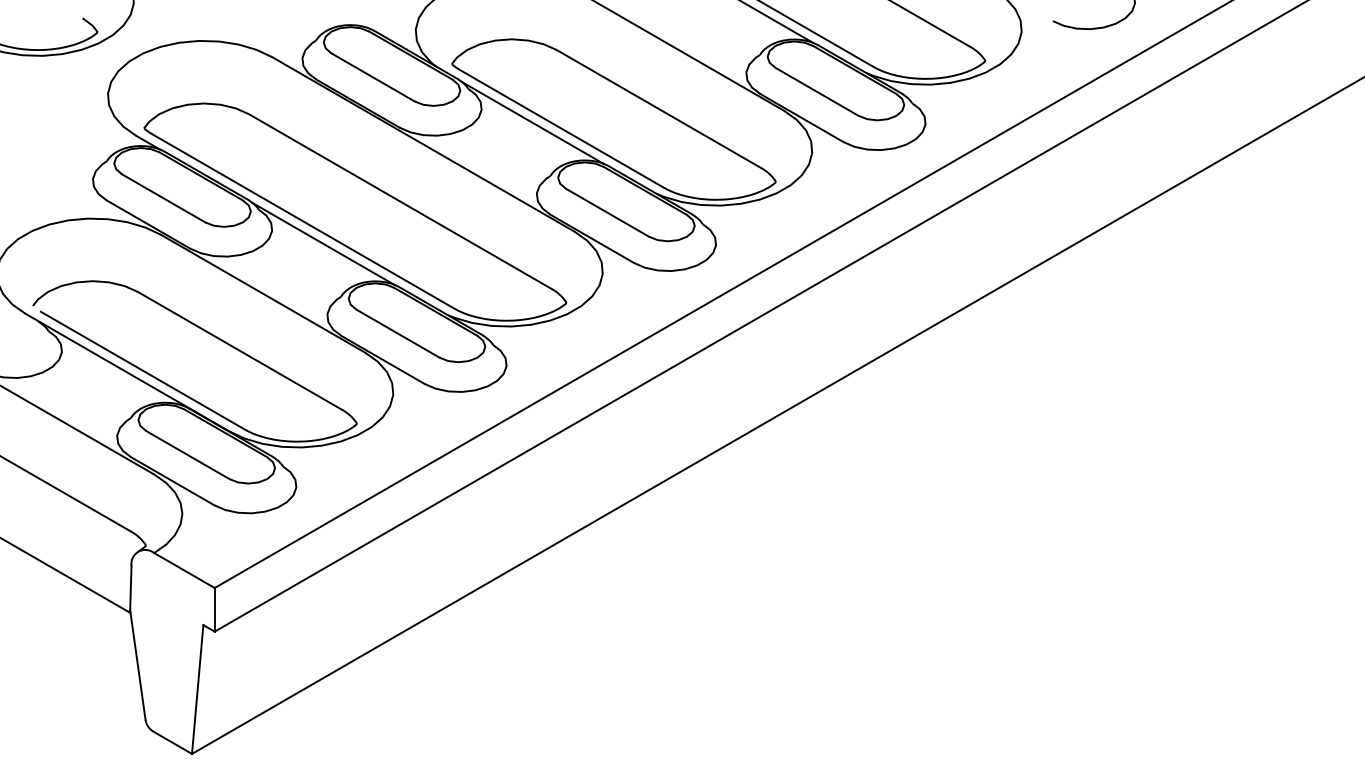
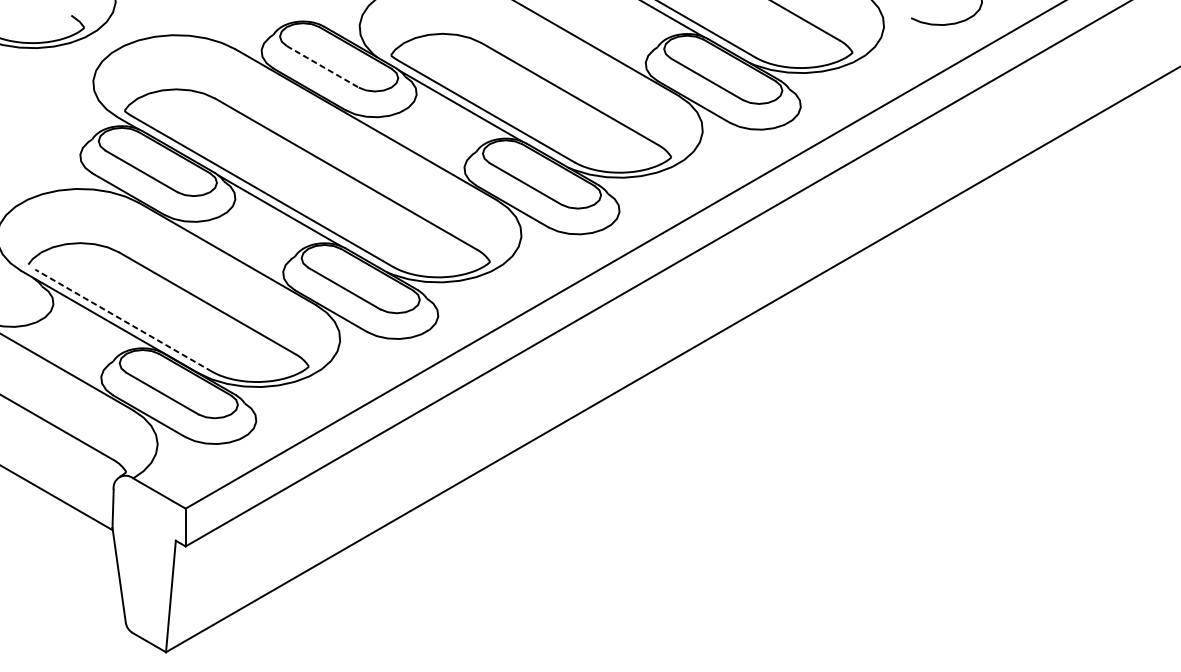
line: (373, 77) -> (323, 66), solid -> dashed
line: (143, 370) -> (124, 320), solid -> dashed

